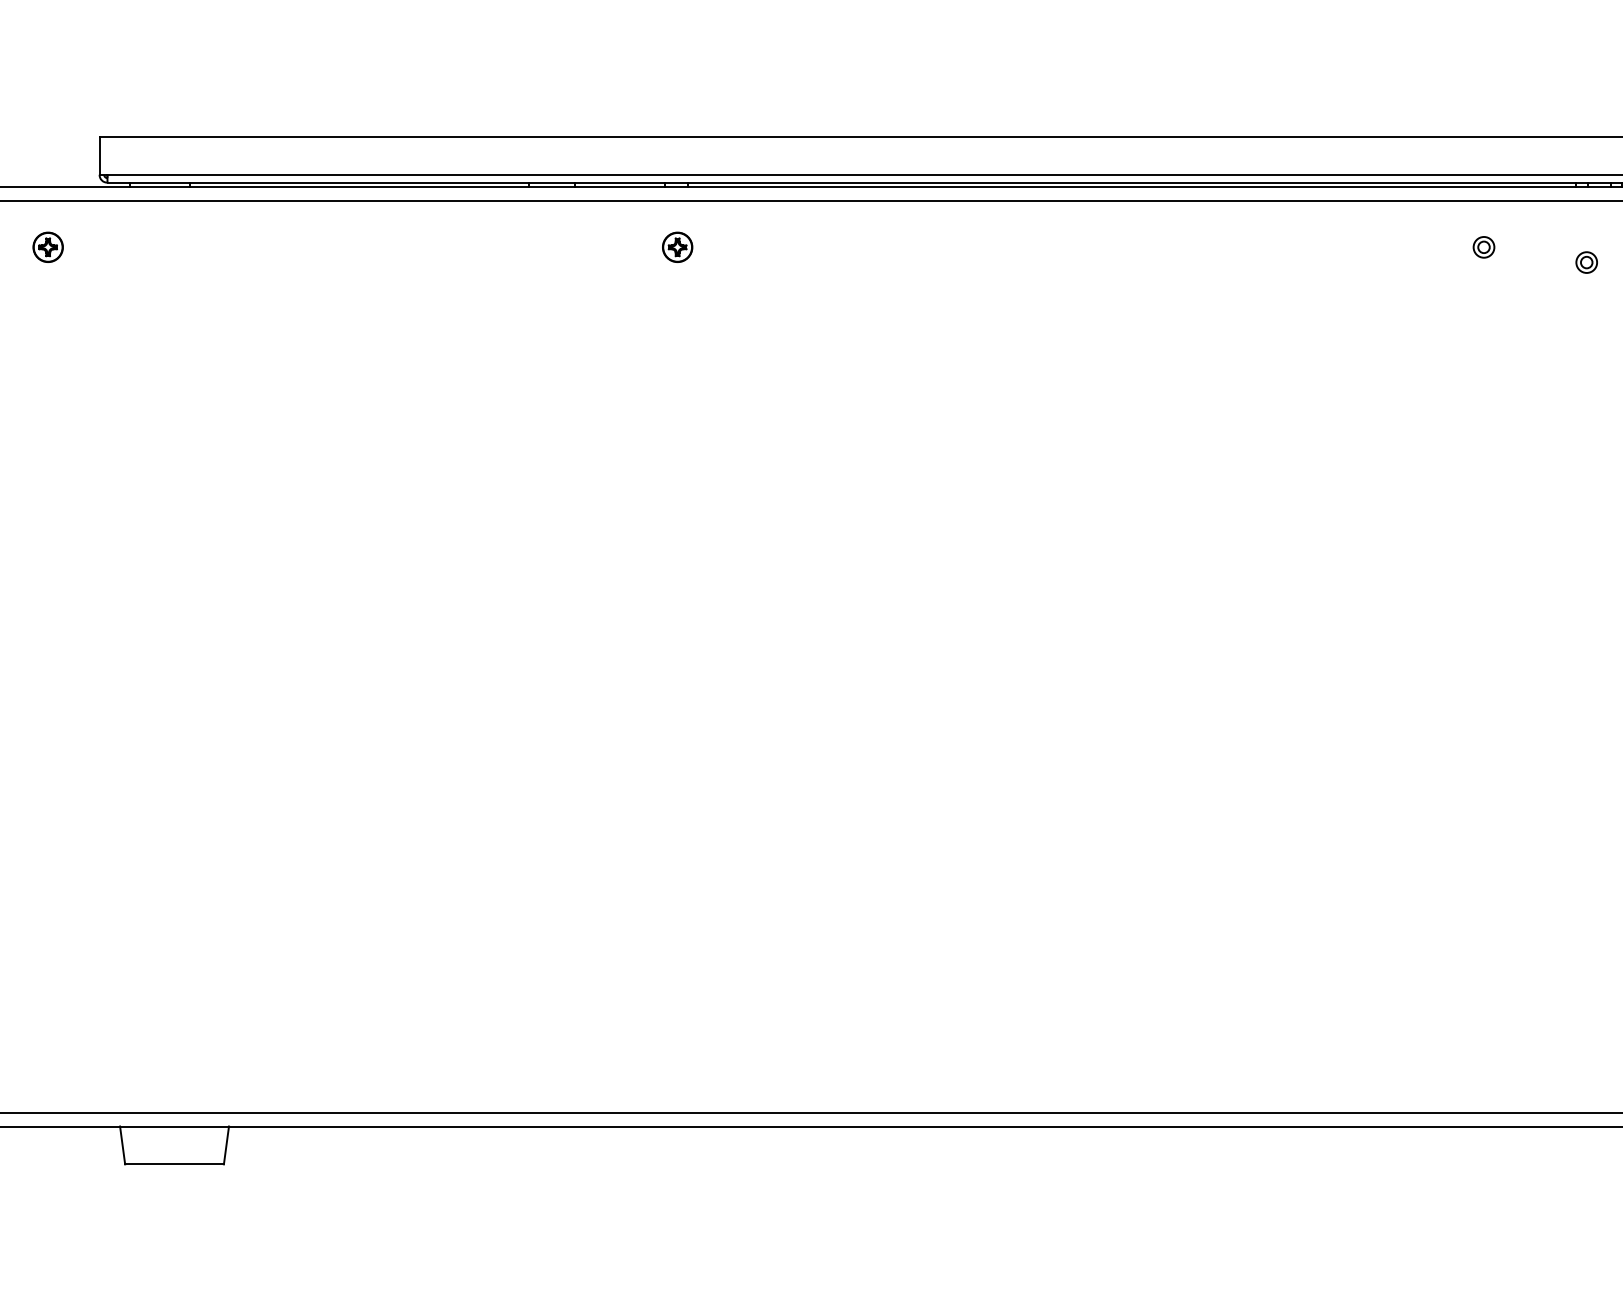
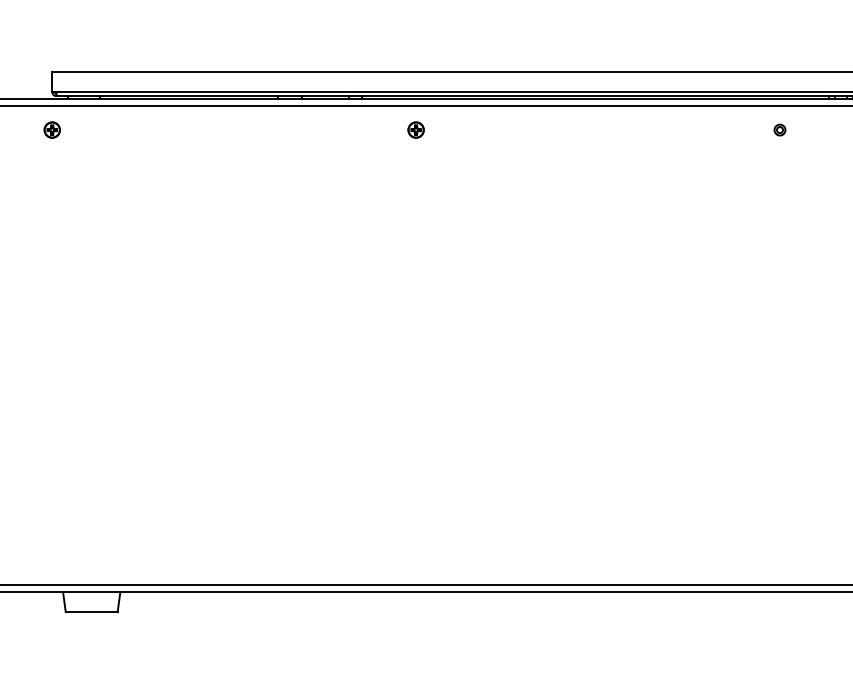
part: (46, 246) -> (51, 129), moved
part: (676, 246) -> (415, 129), moved
part: (1585, 261) -> (833, 137), removed

